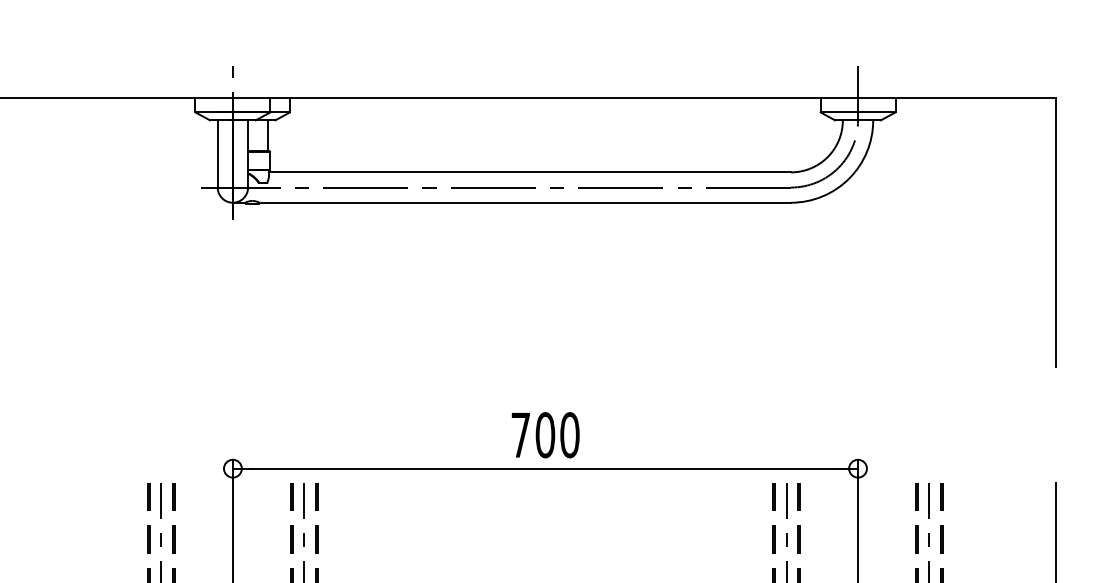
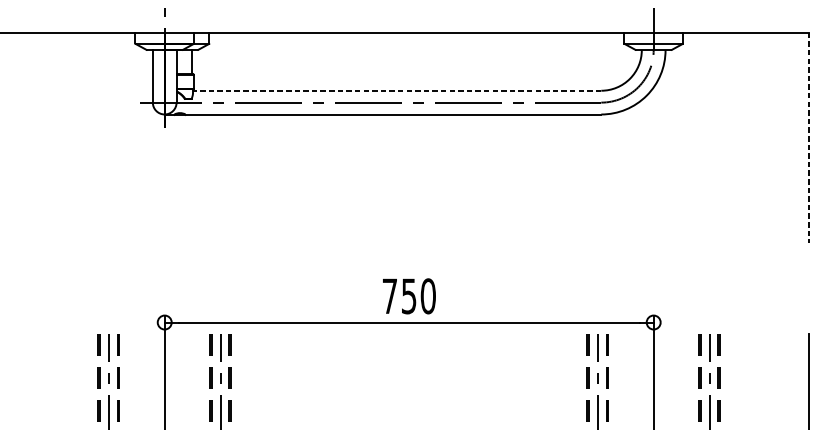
line: (530, 172) -> (397, 90), solid -> dashed
line: (1056, 232) -> (808, 137), solid -> dashed
text: (545, 435) -> (409, 296), 700 -> 750

